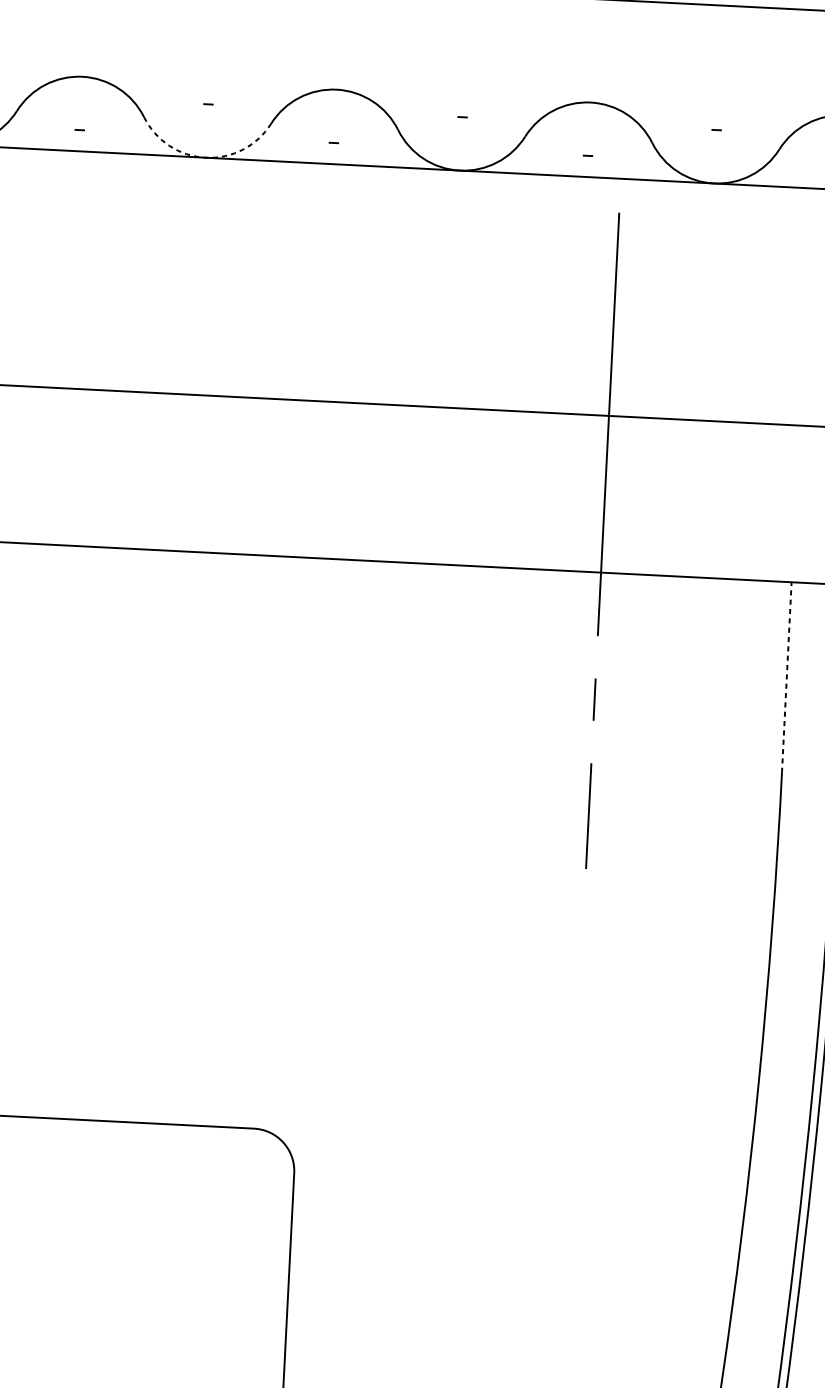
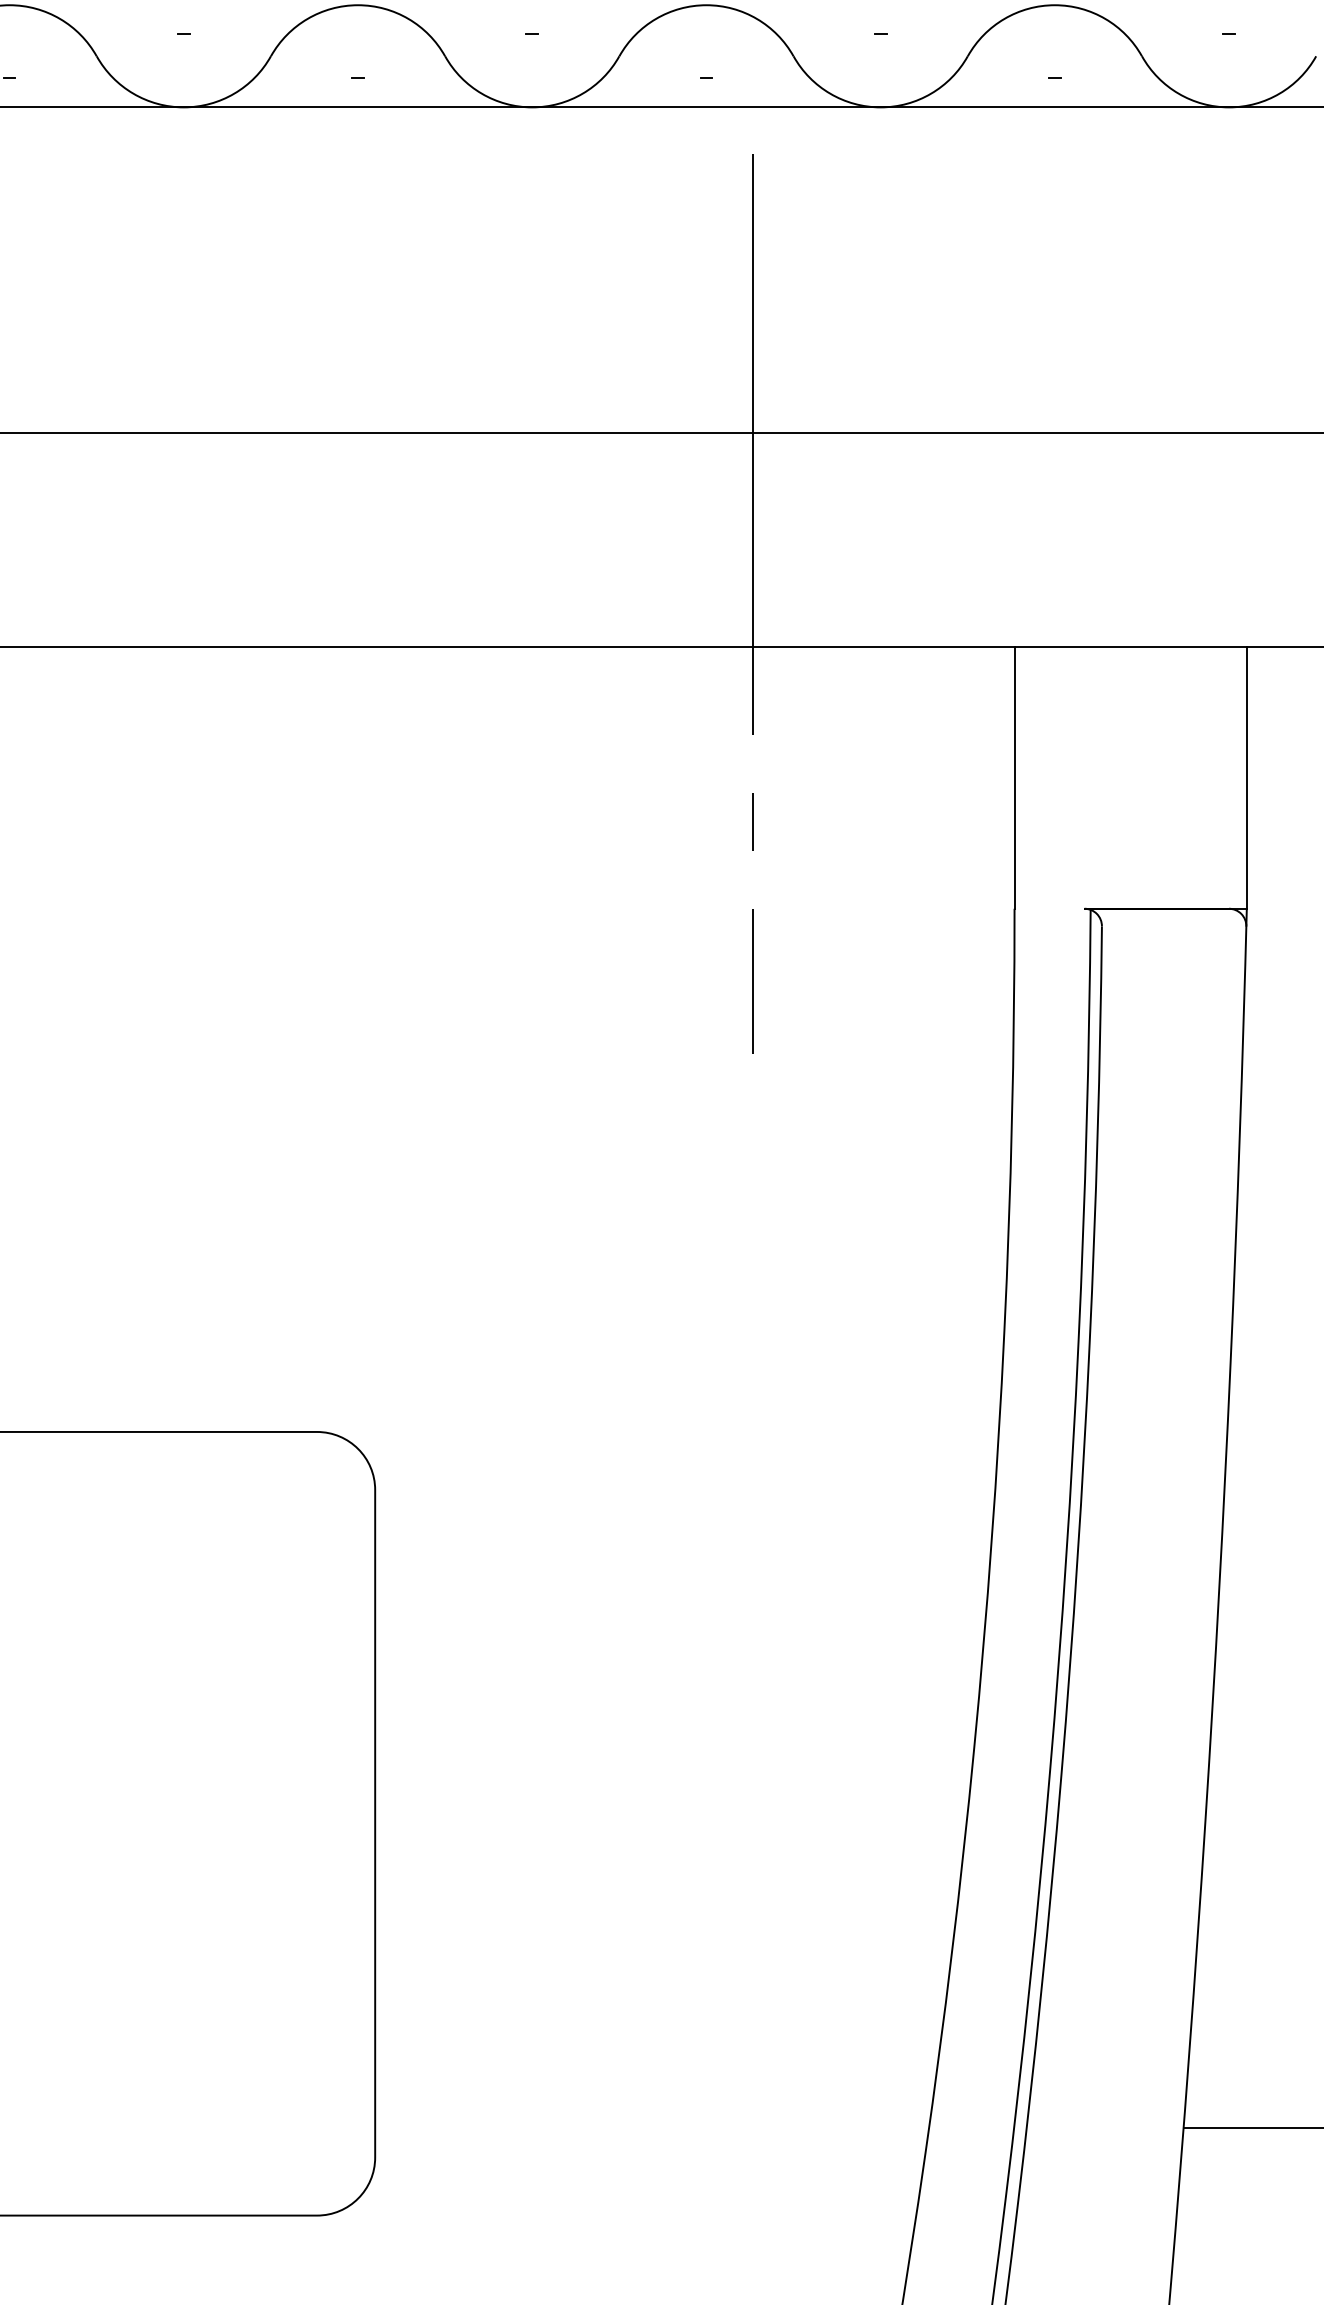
arc: (205, 157) -> (183, 107), dashed -> solid
line: (786, 677) -> (1014, 778), dashed -> solid

